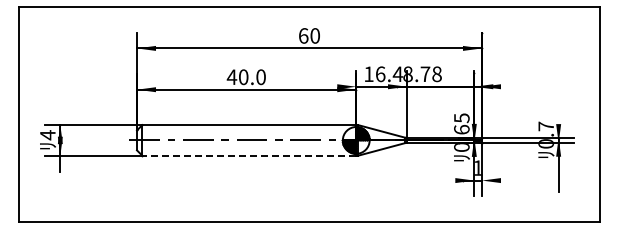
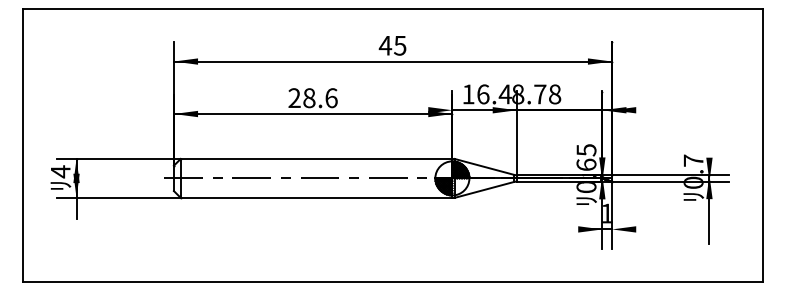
text: (308, 35) -> (391, 45), 60 -> 45
text: (245, 76) -> (311, 97), 40.0 -> 28.6
line: (249, 155) -> (316, 197), dashed -> solid

